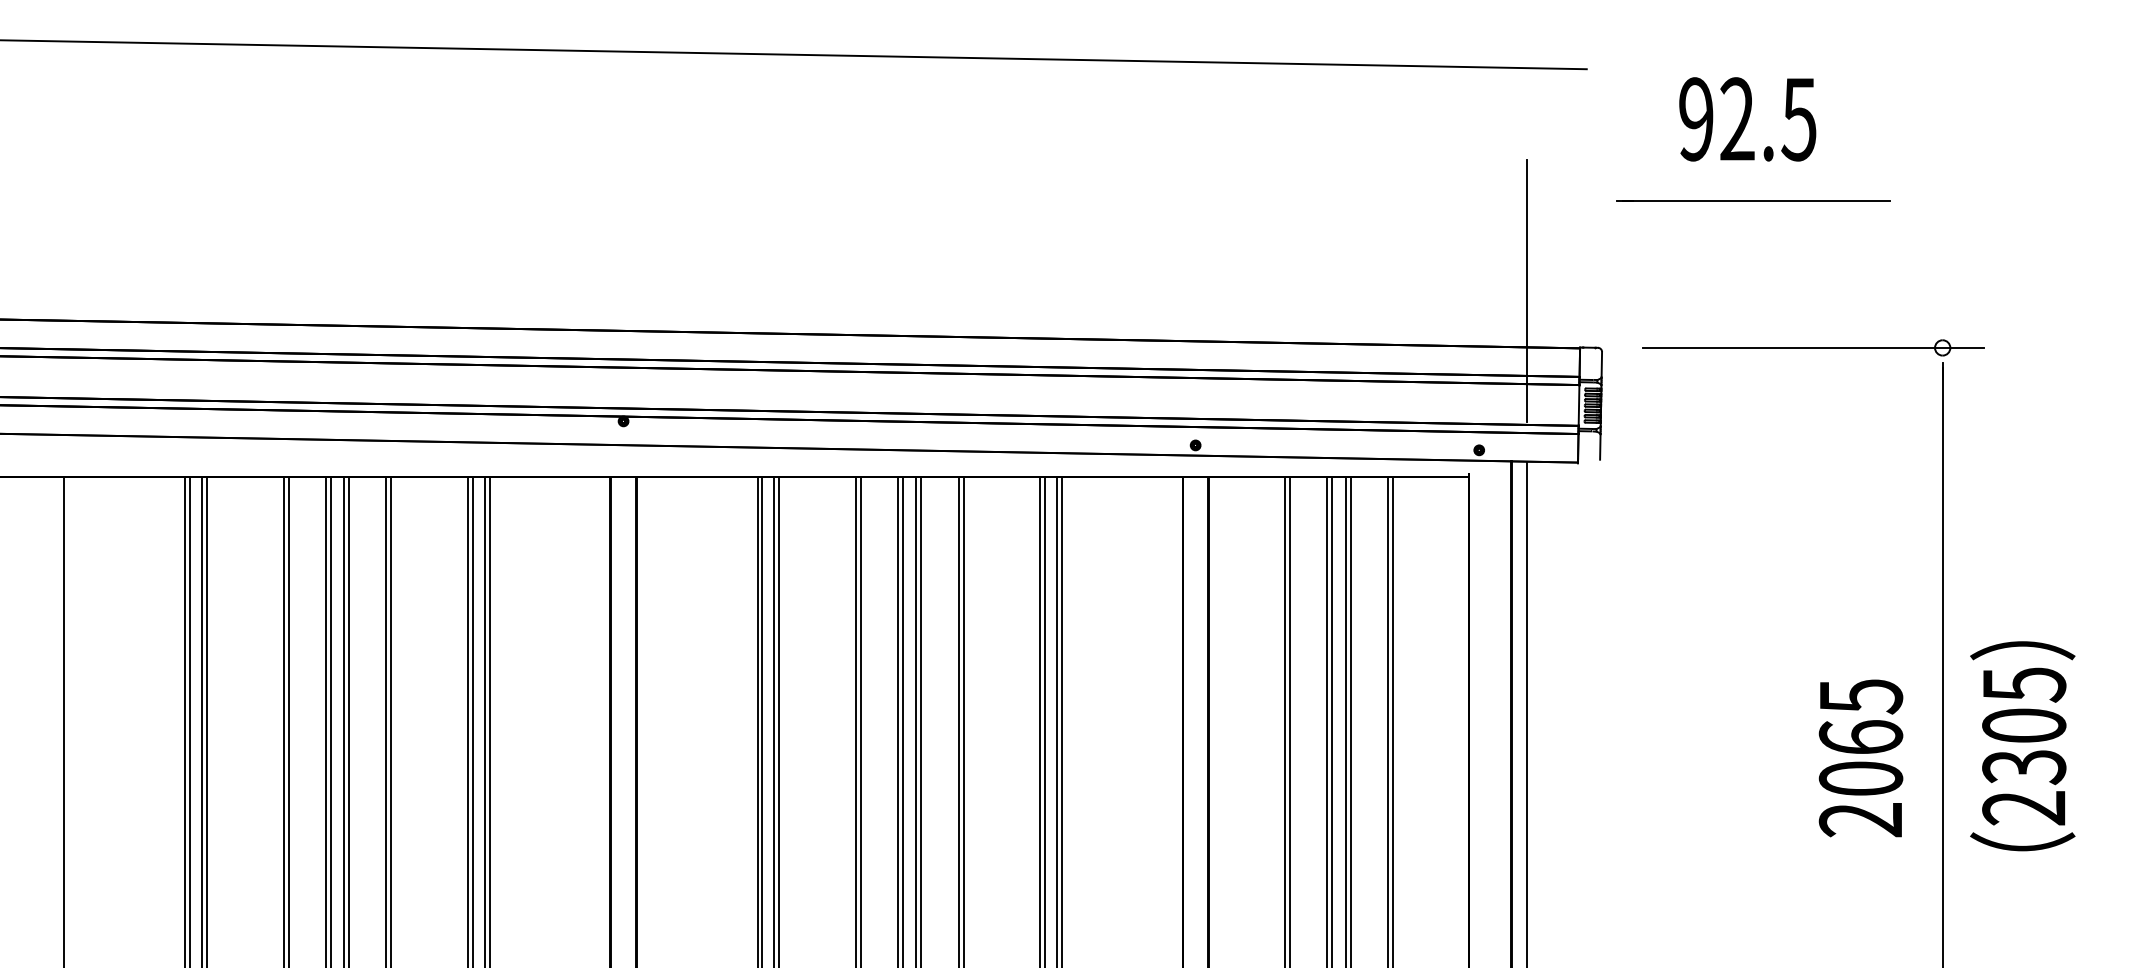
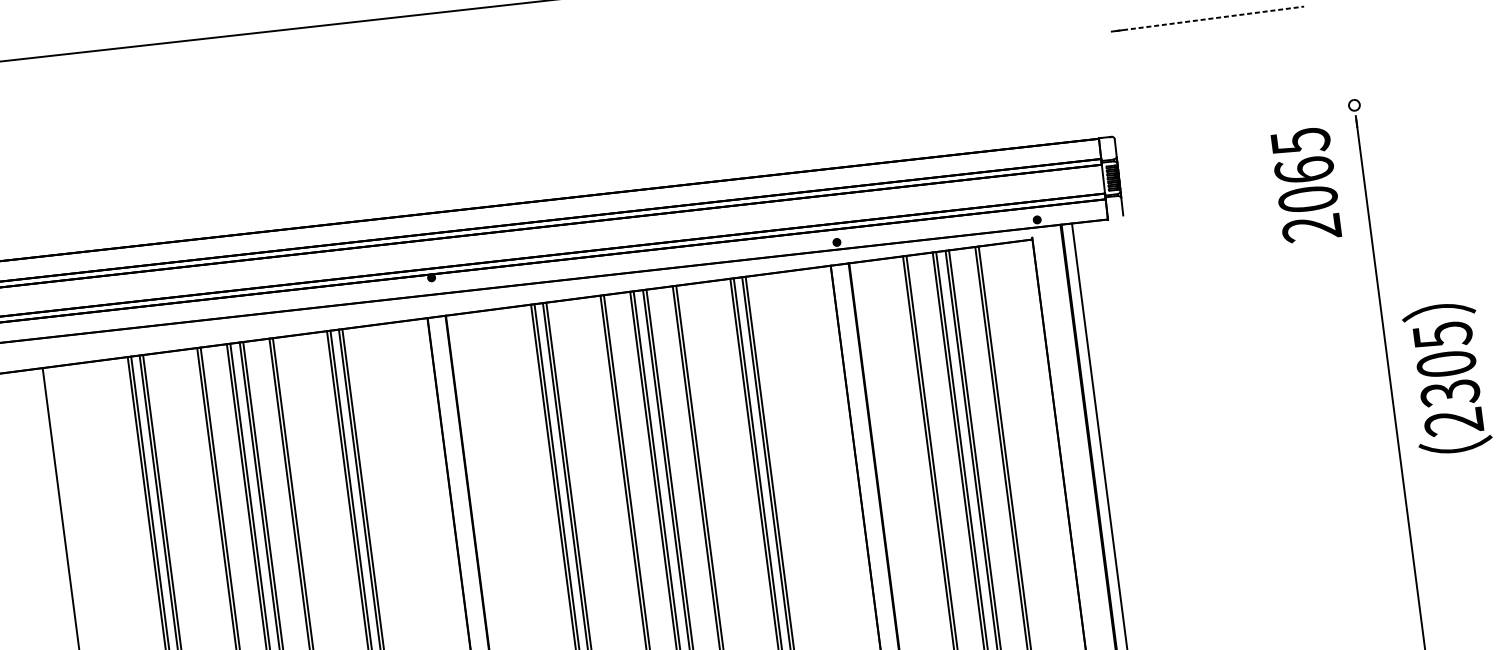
line: (1756, 201) -> (1209, 19), solid -> dashed
line: (1526, 290) -> (1055, 102), removed
line: (1812, 347) -> (1262, 116), removed
text: (1860, 758) -> (1305, 185), moved

